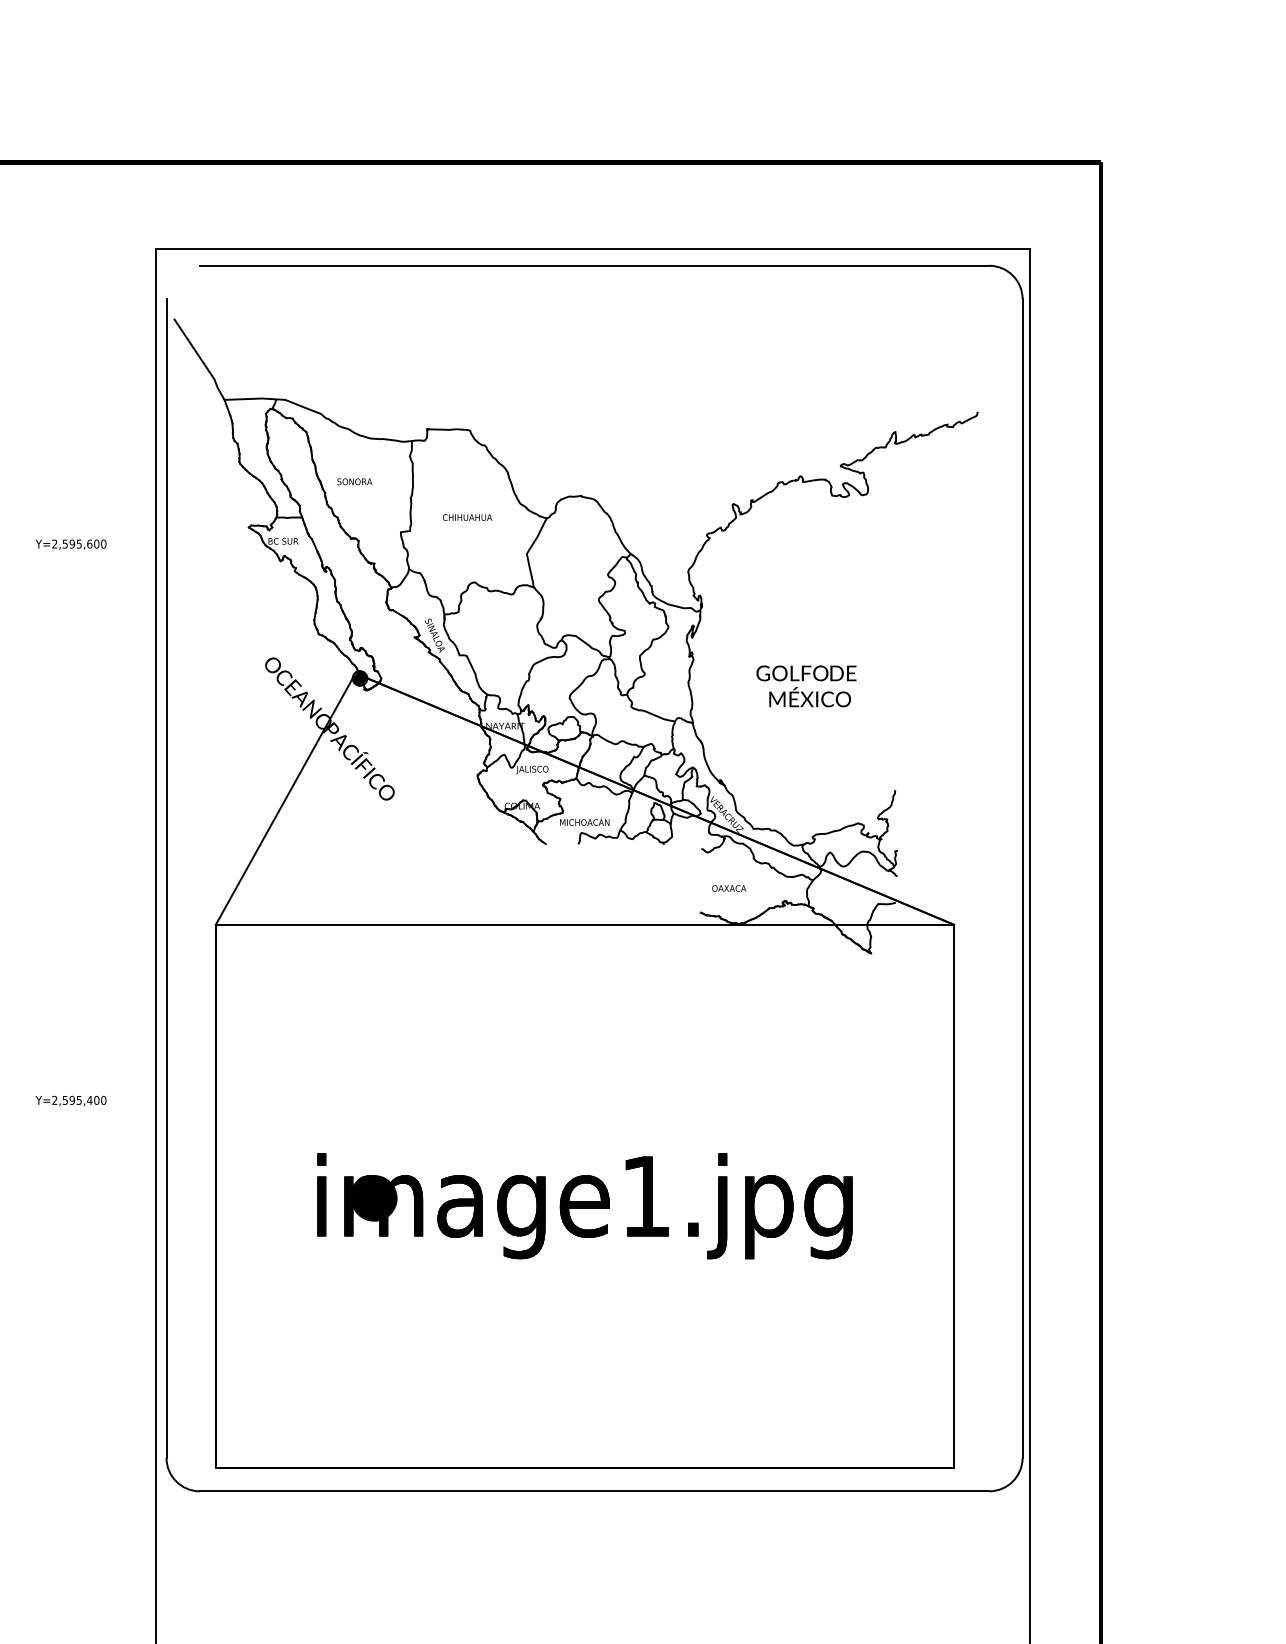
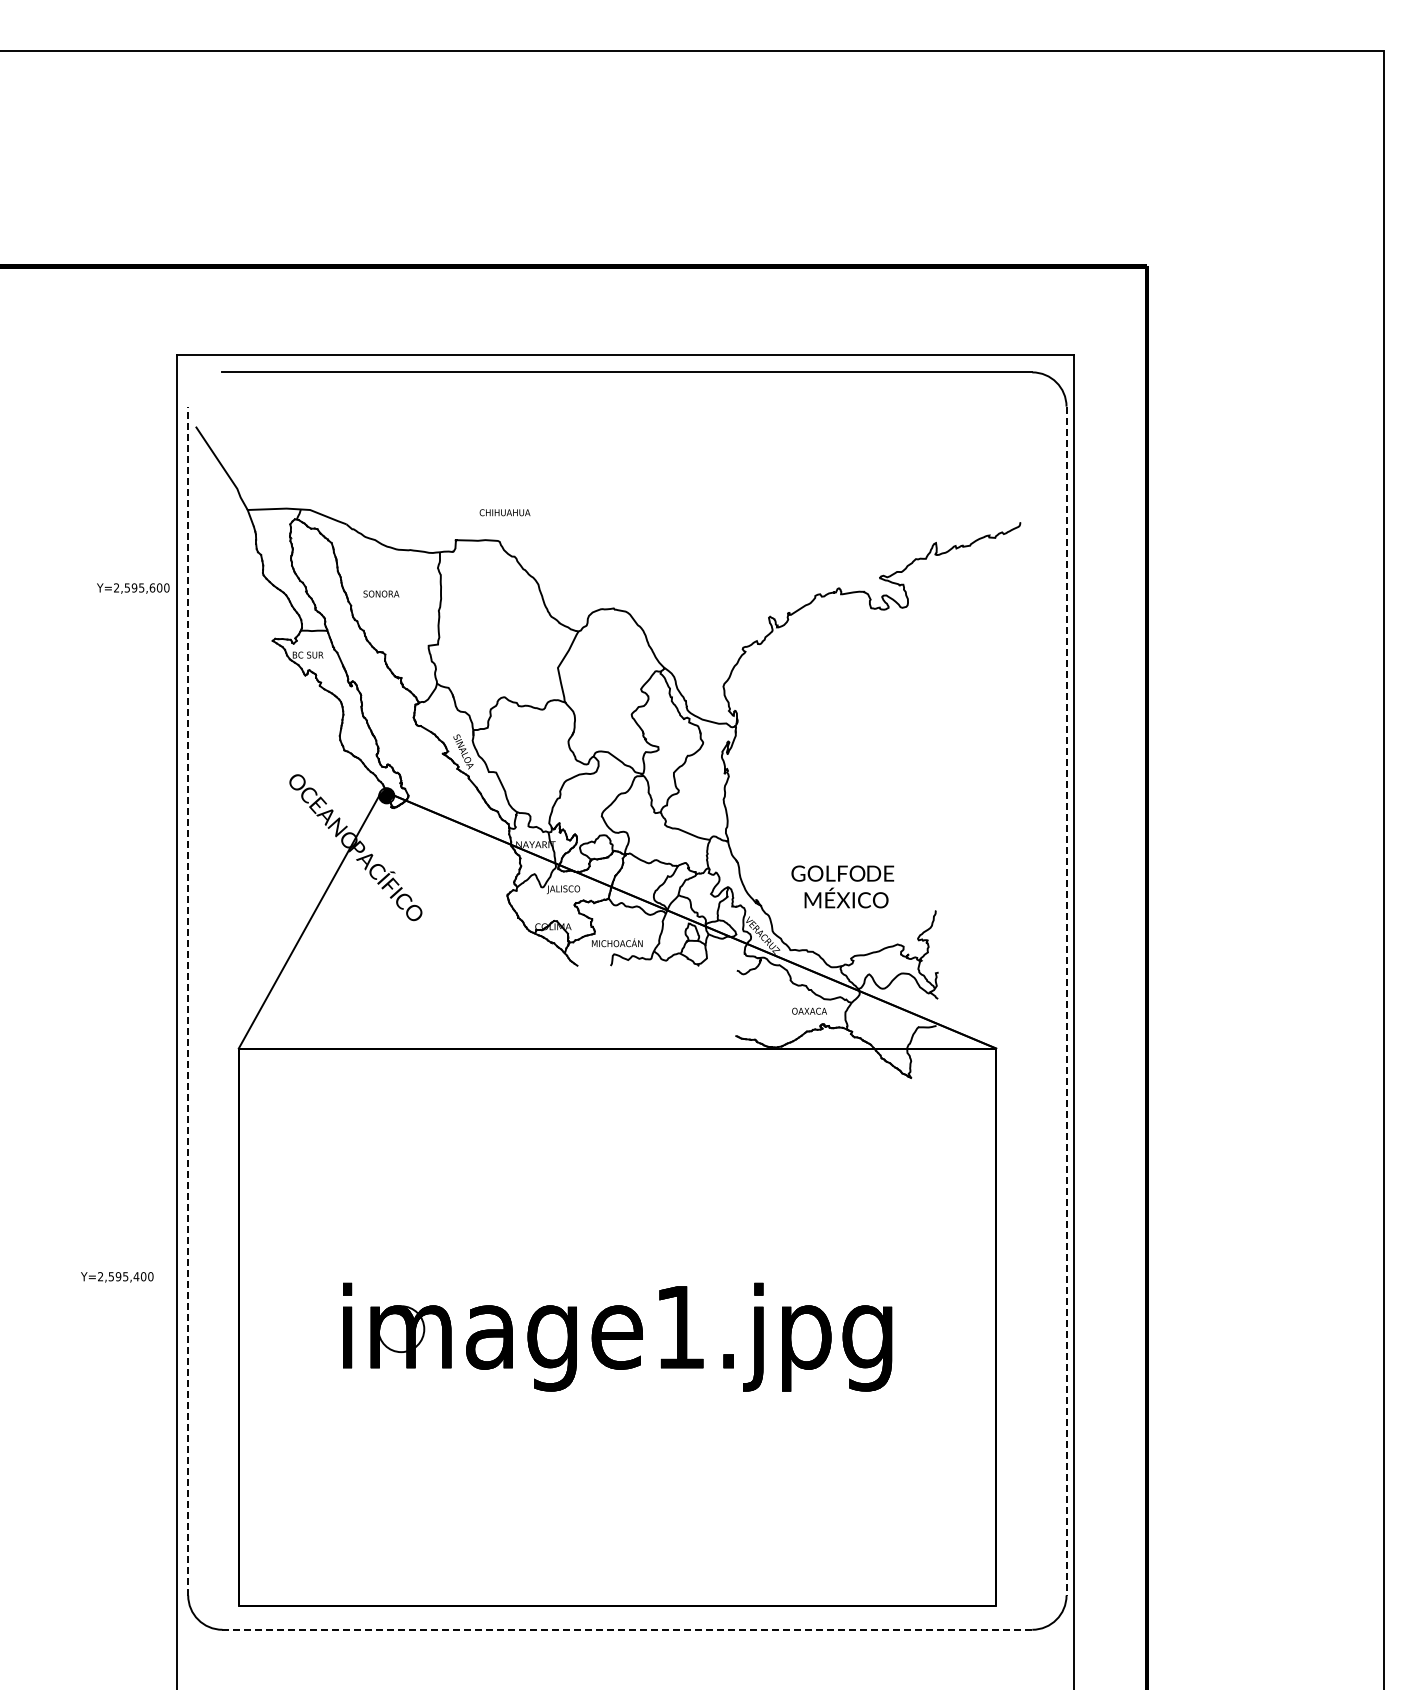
text: (467, 517) -> (504, 512), moved
text: (71, 544) -> (133, 588), moved
text: (806, 685) -> (842, 886), moved
line: (166, 877) -> (188, 1000), solid -> dashed
line: (1022, 878) -> (1066, 1001), solid -> dashed
text: (729, 887) -> (809, 1010), moved
text: (71, 1101) -> (117, 1277), moved
fill: (374, 1198) -> (401, 1329), removed
line: (594, 1491) -> (627, 1629), solid -> dashed

